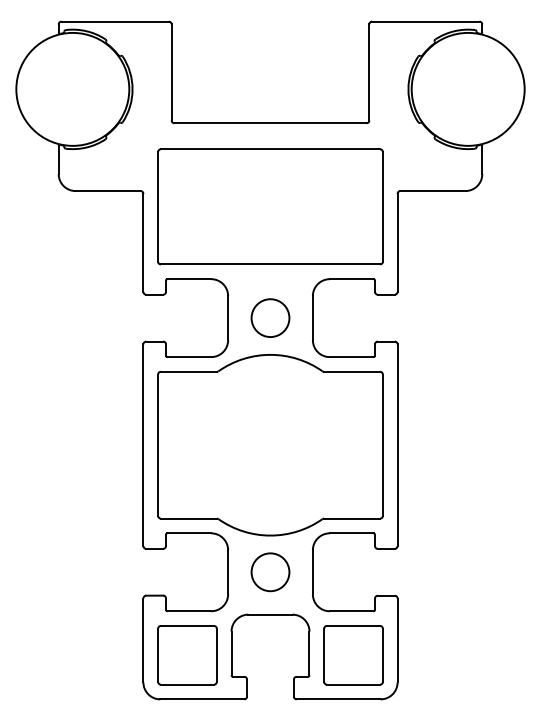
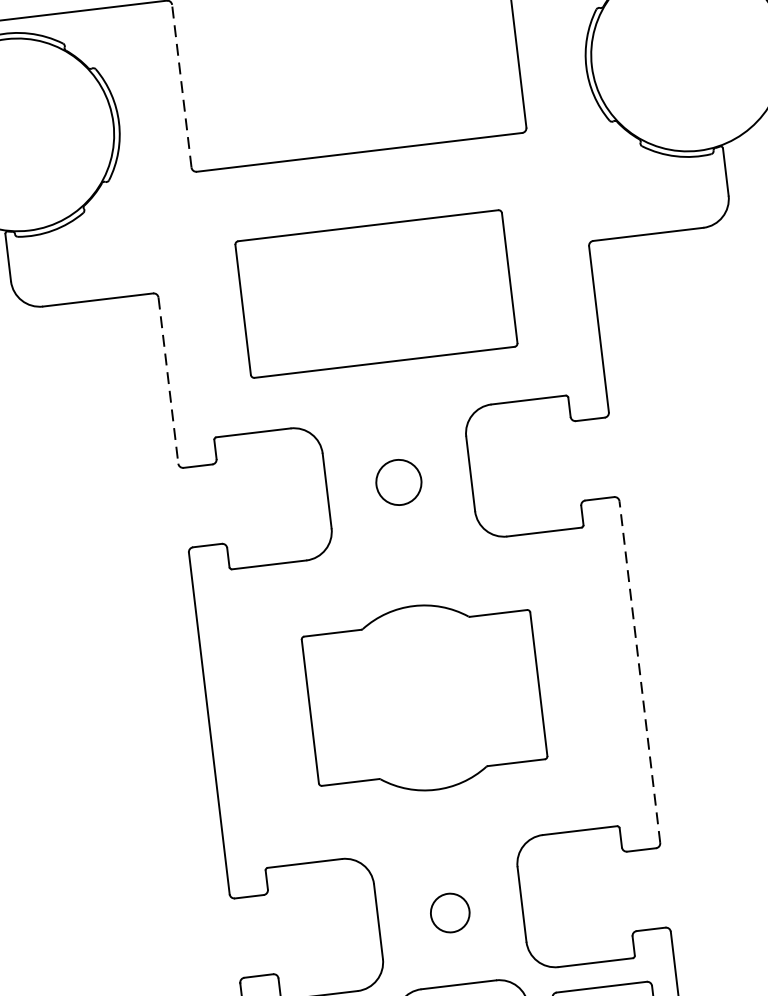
line: (171, 71) -> (181, 84), solid -> dashed
part: (270, 206) -> (376, 293), size x0.7
line: (143, 242) -> (168, 379), solid -> dashed
circle: (270, 318) -> (398, 483), size x0.7
part: (270, 445) -> (424, 698), size x0.6
line: (397, 445) -> (639, 672), solid -> dashed
circle: (270, 572) -> (450, 913), size x0.6

